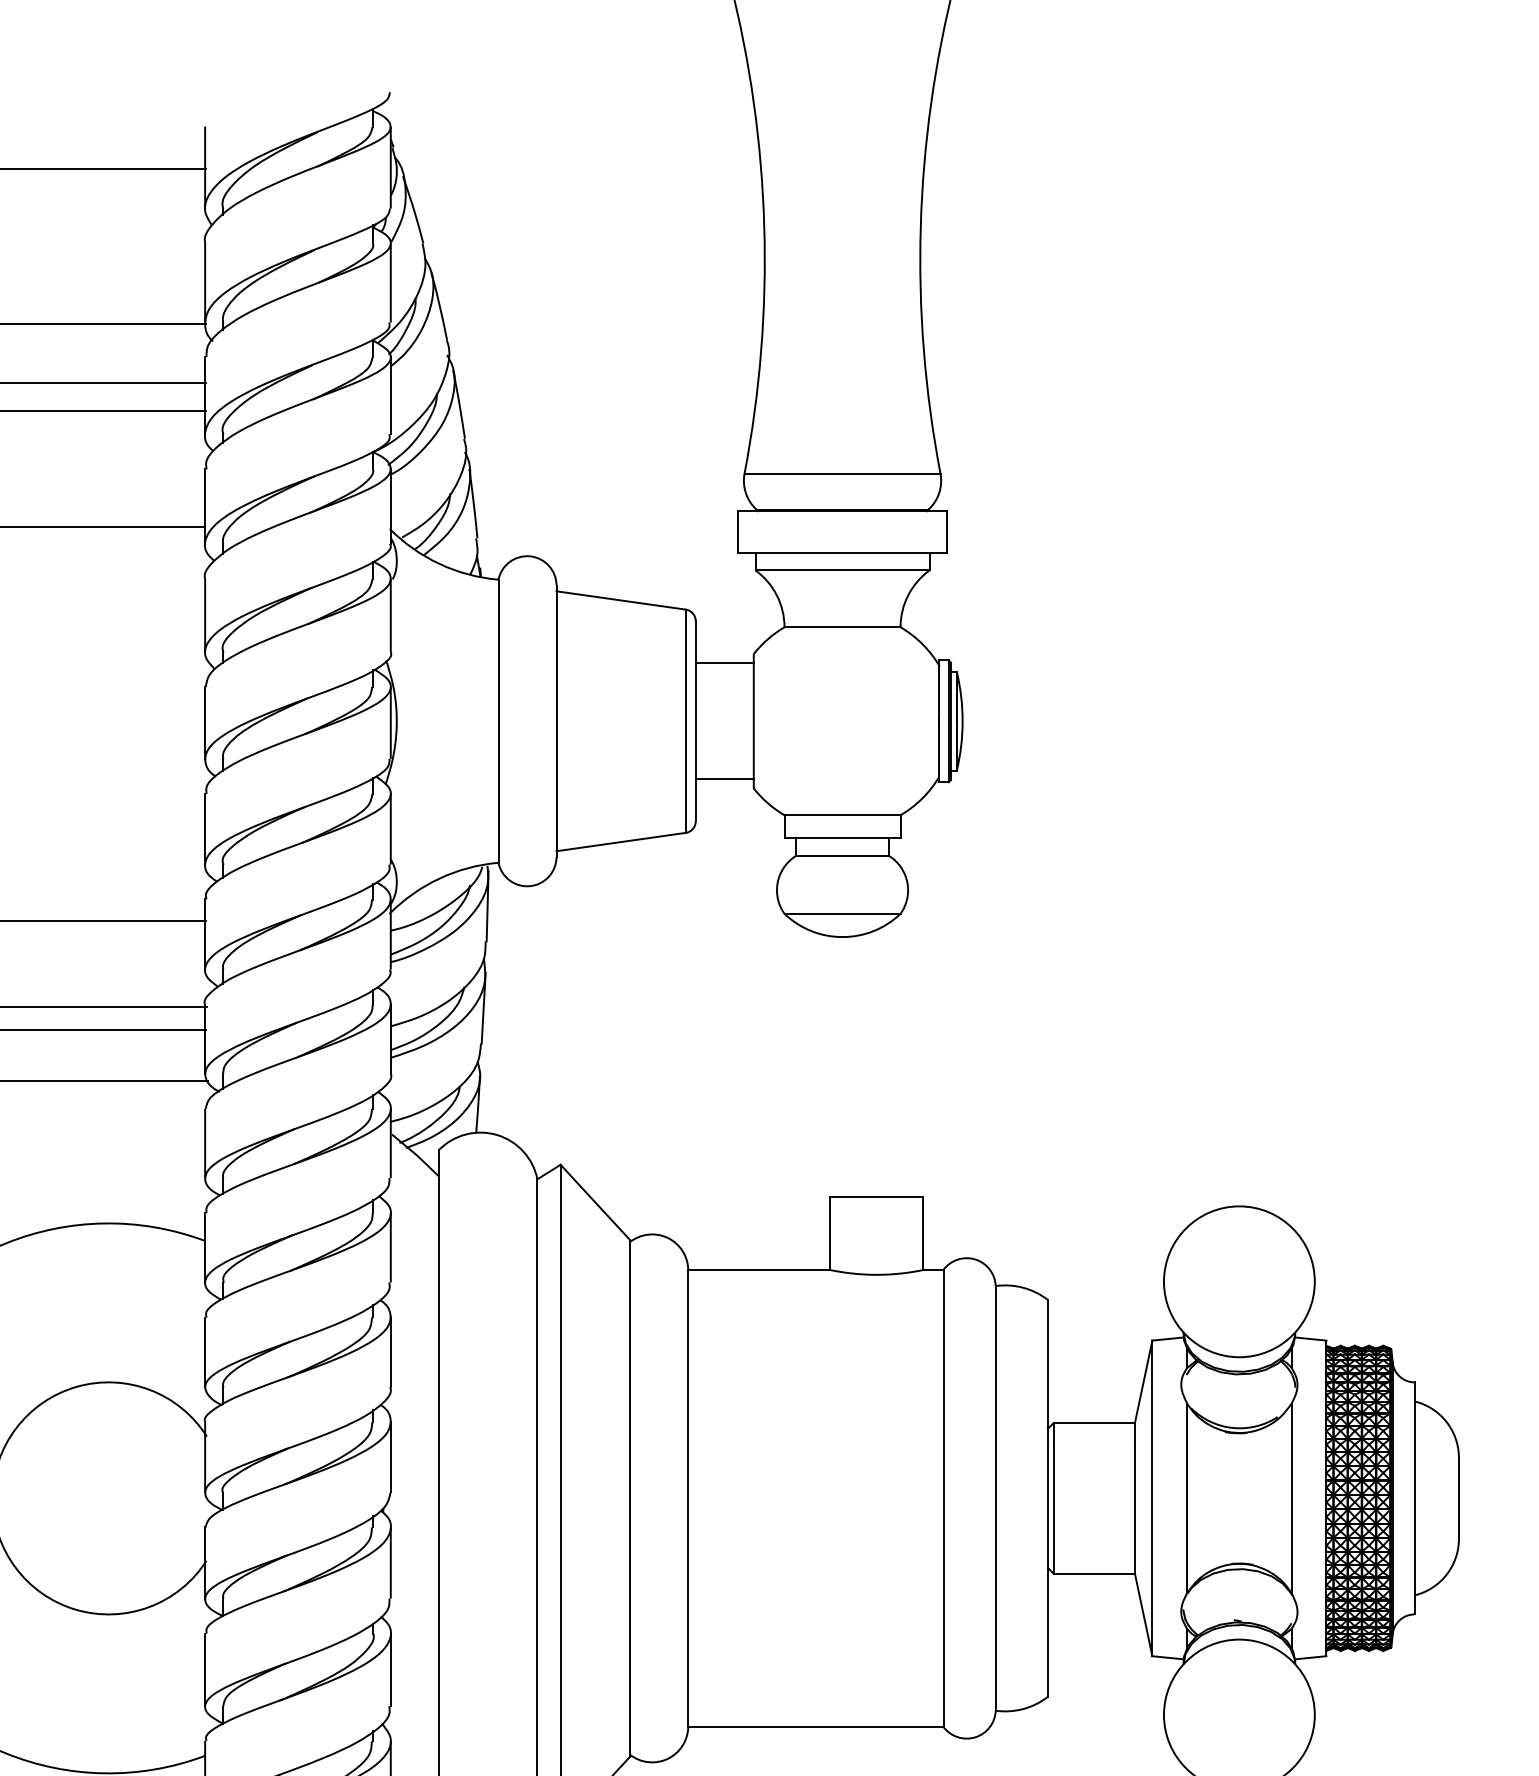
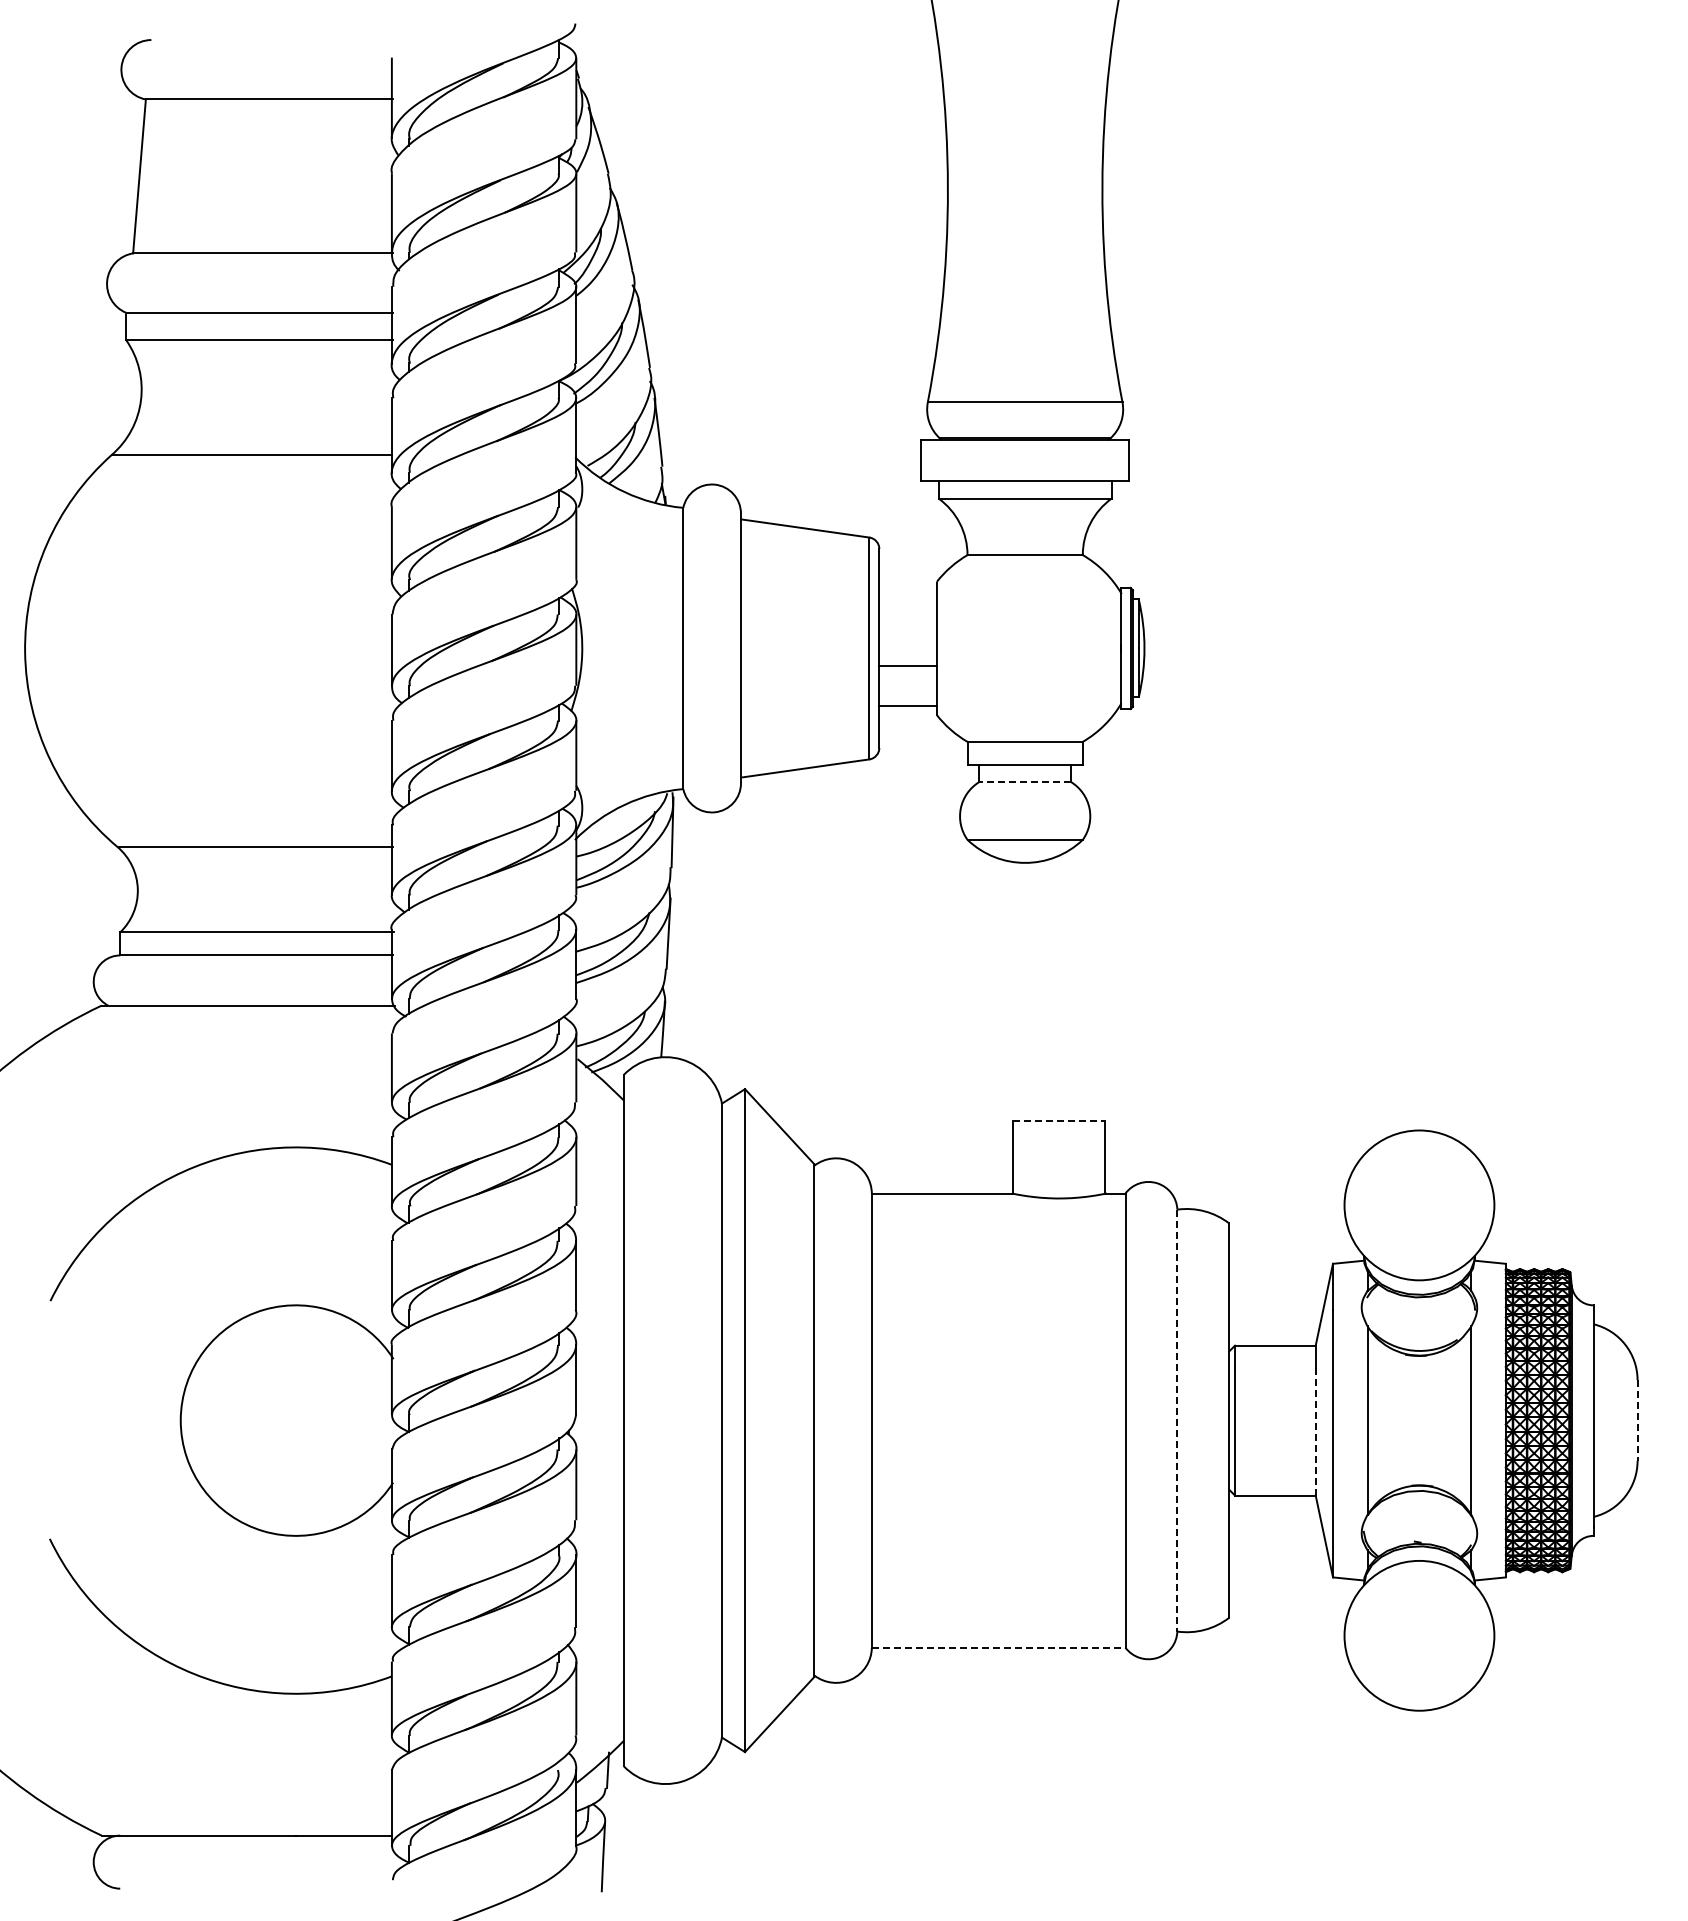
line: (724, 662) -> (907, 665), moved
line: (841, 856) -> (1024, 782), solid -> dashed
line: (877, 1196) -> (1059, 1120), solid -> dashed
line: (995, 1498) -> (1177, 1420), solid -> dashed
line: (1458, 1499) -> (1637, 1421), solid -> dashed
line: (1134, 1509) -> (1315, 1431), solid -> dashed
line: (815, 1726) -> (998, 1647), solid -> dashed

